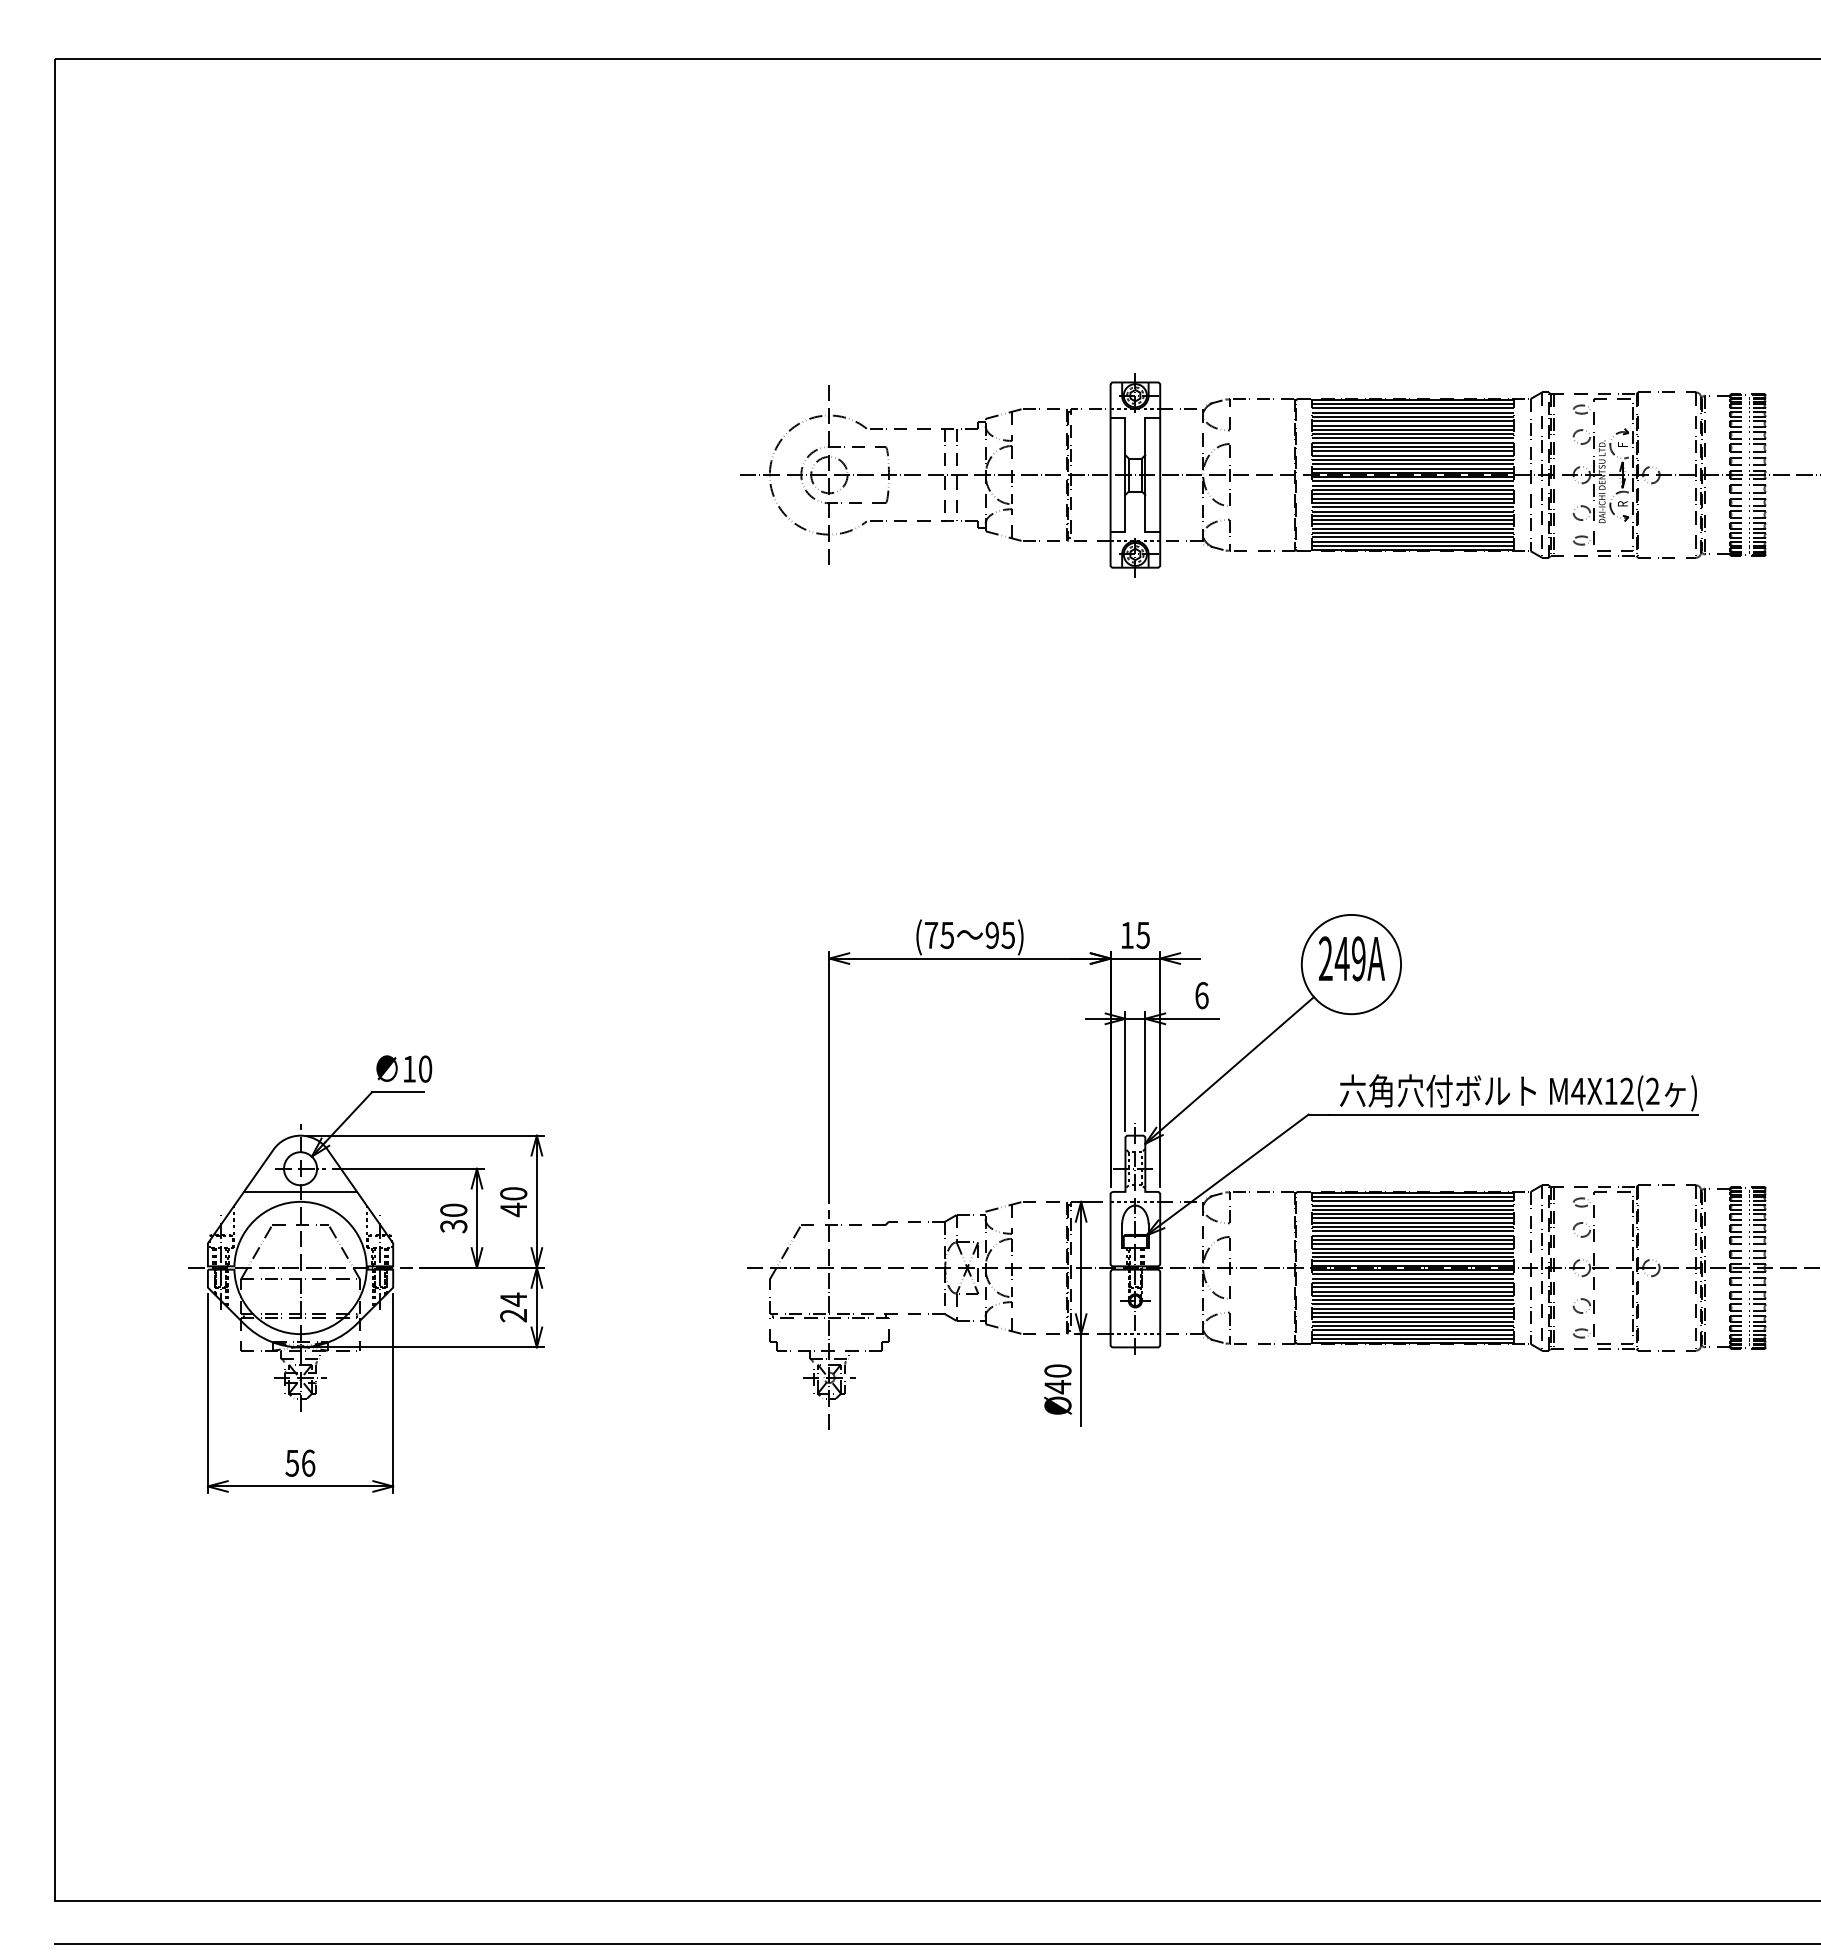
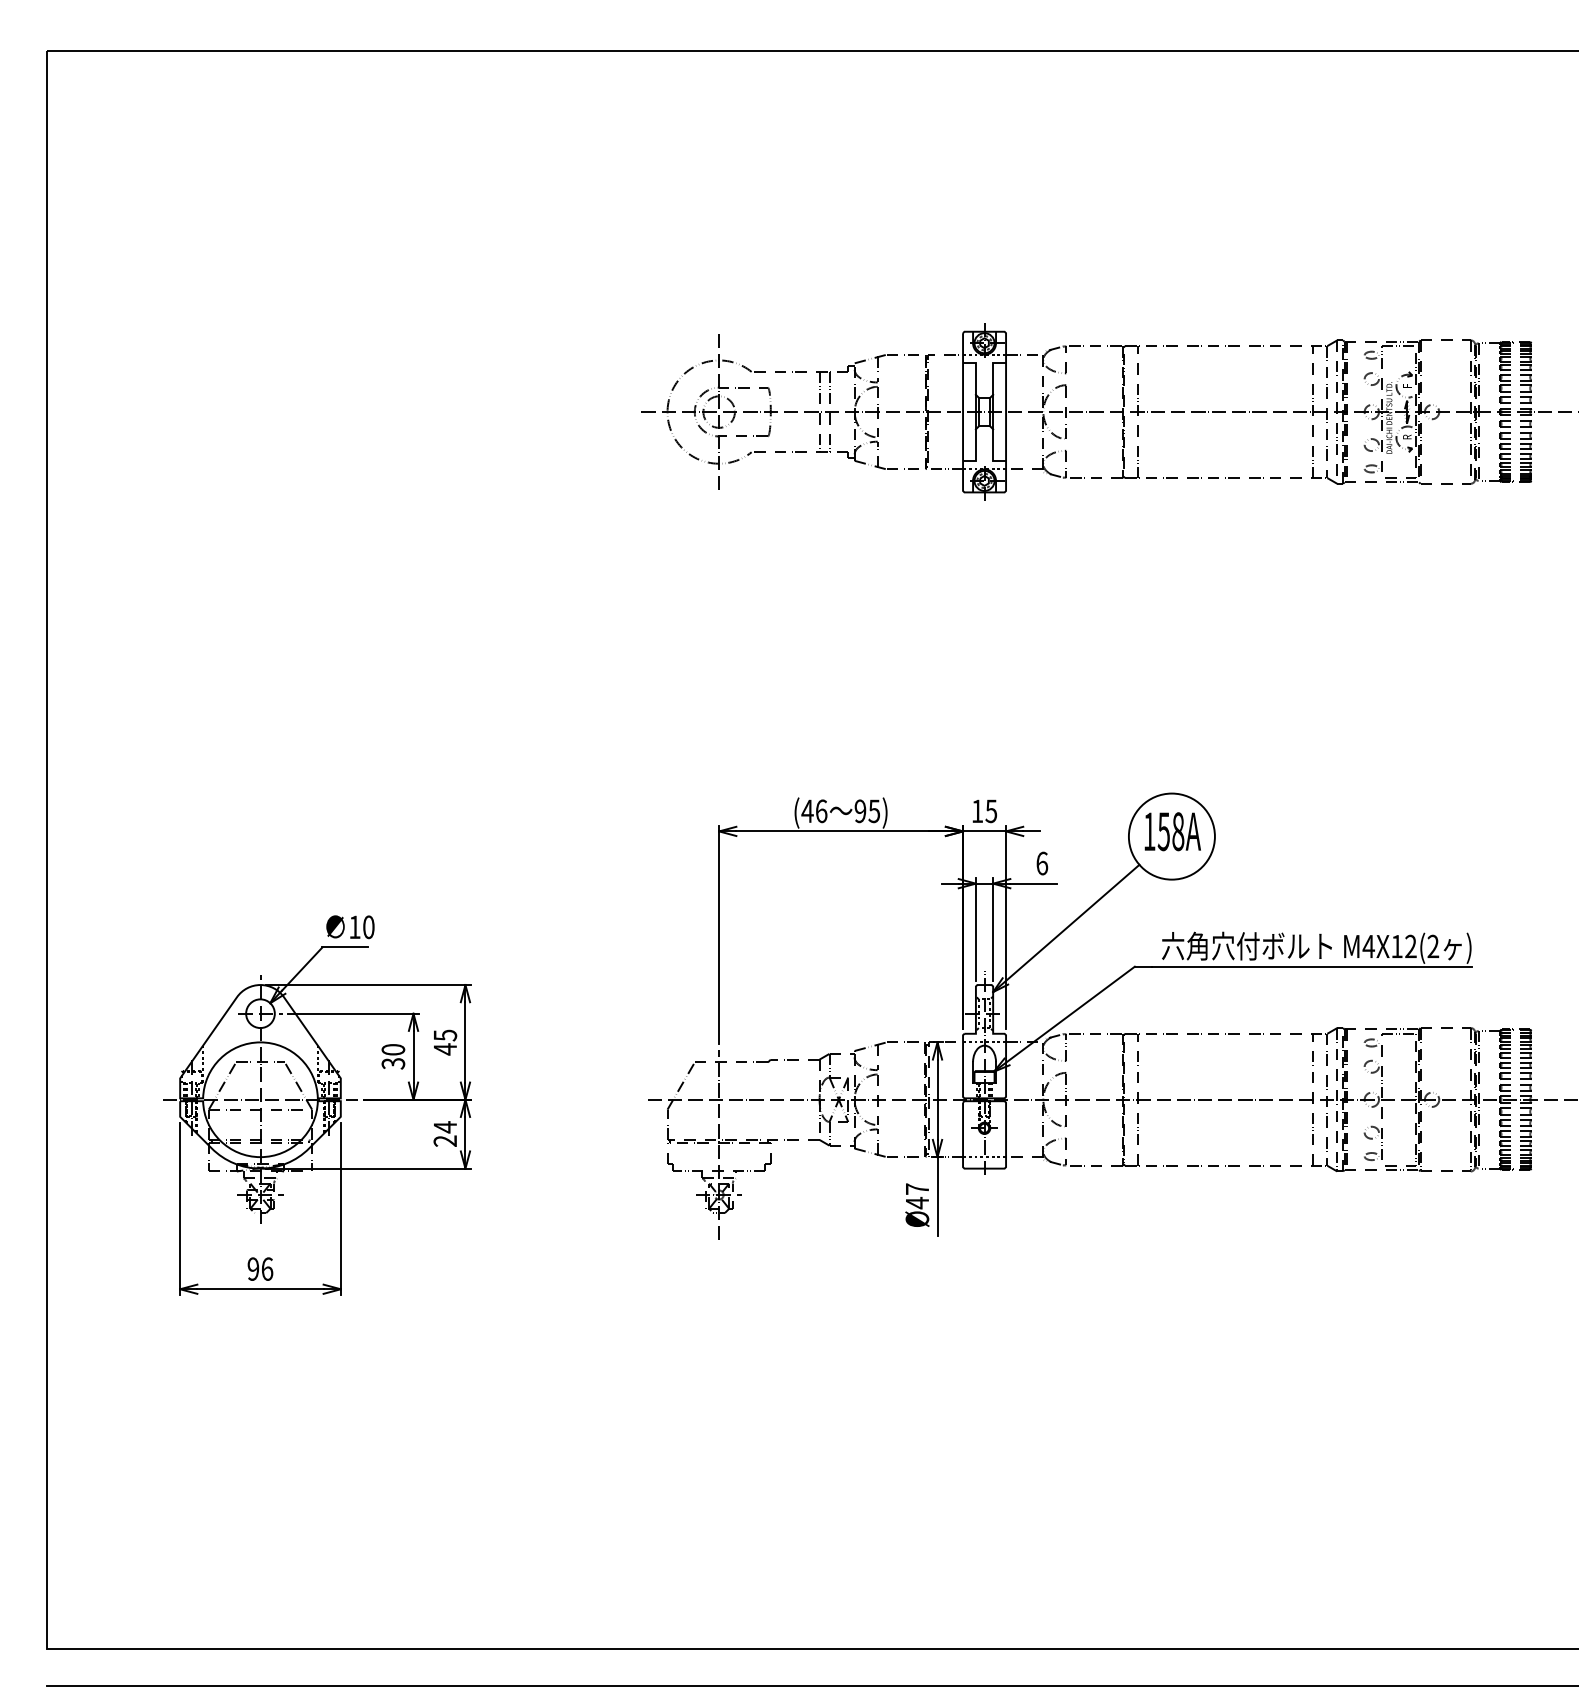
hatch: (1413, 474) -> (1225, 411), removed
text: (939, 935) -> (814, 811), (75 -> (46
text: (1342, 958) -> (1164, 831), 249A -> 158A
line: (300, 1191) -> (260, 1033), removed
text: (513, 1193) -> (445, 1035), 40 -> 45
hatch: (1413, 1267) -> (1225, 1099), removed
text: (1057, 1370) -> (916, 1188), Ø40 -> Ø47
text: (291, 1462) -> (252, 1268), 56 -> 96

